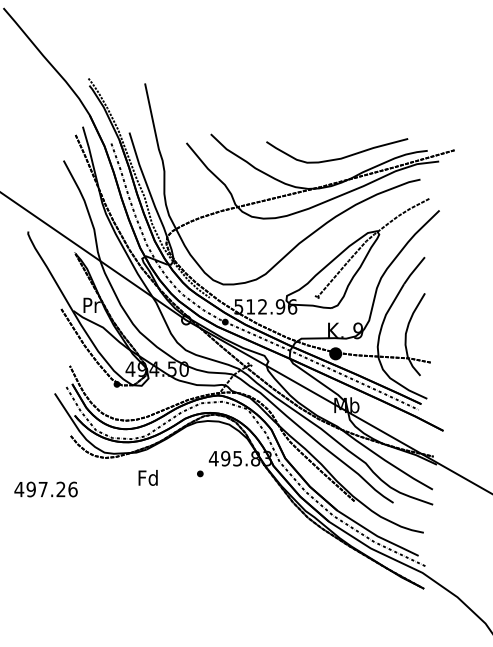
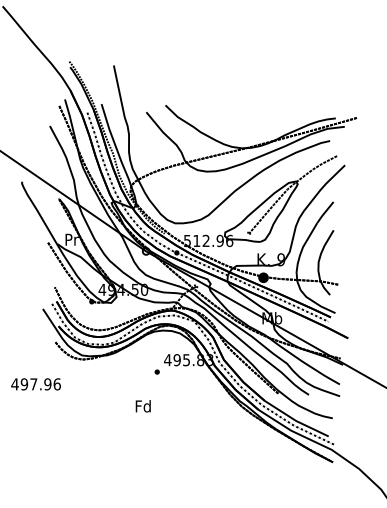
curve: (339, 157) -> (266, 123), removed
text: (147, 478) -> (142, 406), moved
text: (60, 489) -> (47, 384), 497.26 -> 497.96

